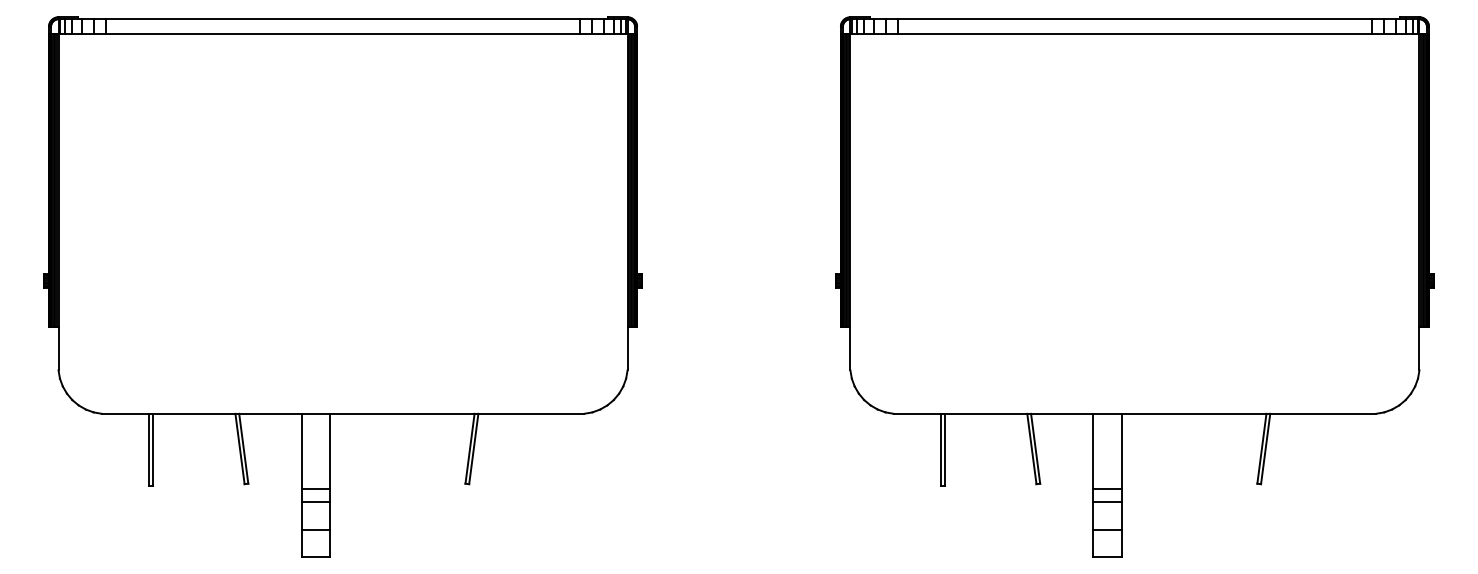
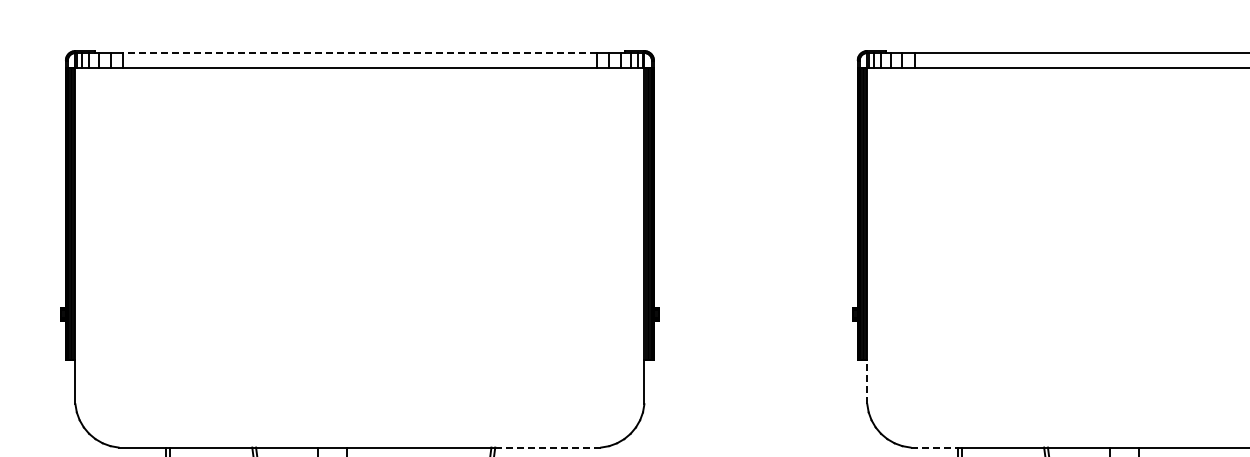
line: (342, 19) -> (359, 53), solid -> dashed
line: (850, 348) -> (867, 382), solid -> dashed
line: (531, 413) -> (548, 447), solid -> dashed
line: (917, 413) -> (934, 447), solid -> dashed

